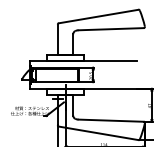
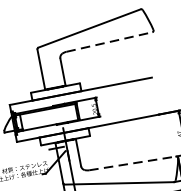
line: (111, 29) -> (109, 42), solid -> dashed
line: (111, 120) -> (133, 163), solid -> dashed

